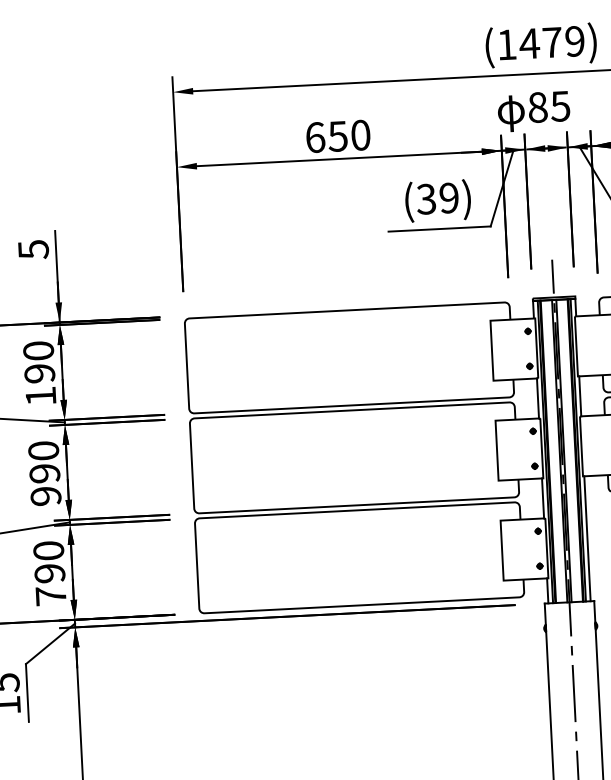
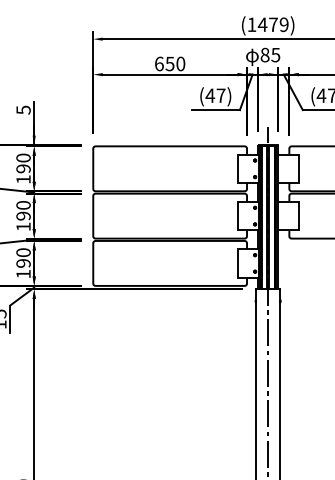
text: (437, 198) -> (215, 95), (39) -> (47)
text: (45, 495) -> (23, 226), 990 -> 190
text: (50, 594) -> (23, 273), 790 -> 190

